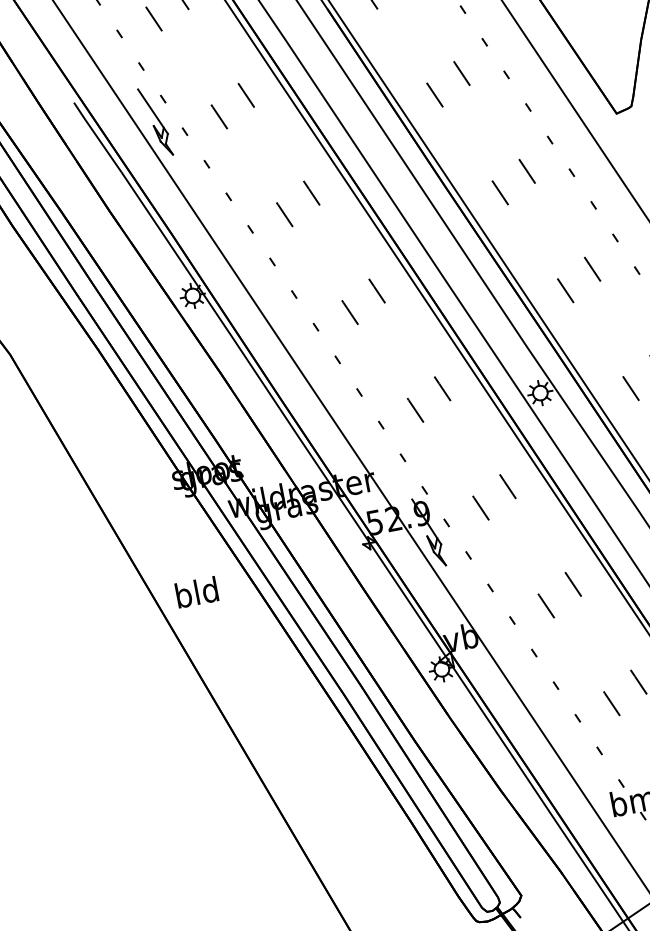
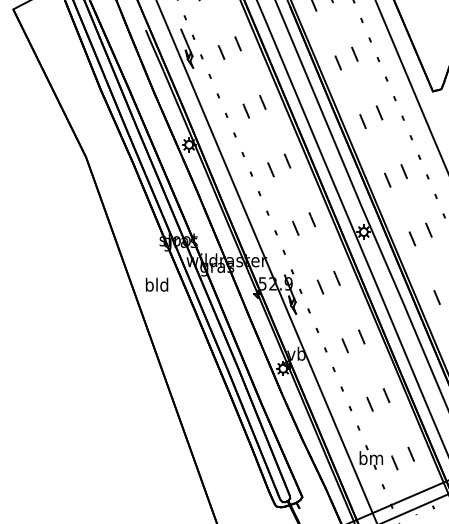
text: (195, 592) -> (156, 284), moved

